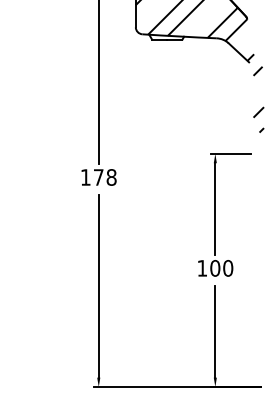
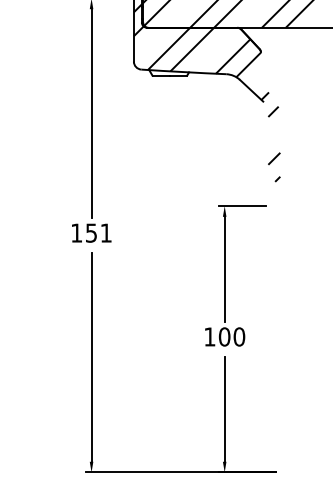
text: (104, 176) -> (98, 232), 178 -> 151

